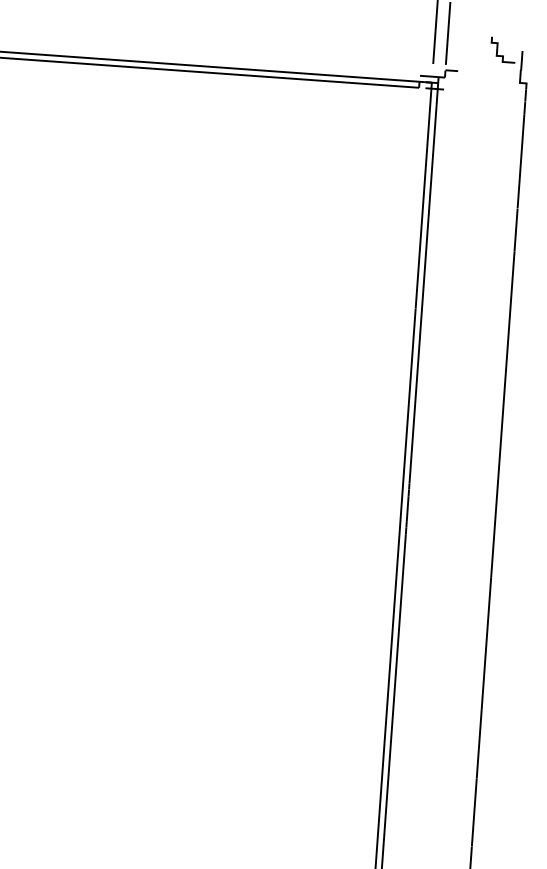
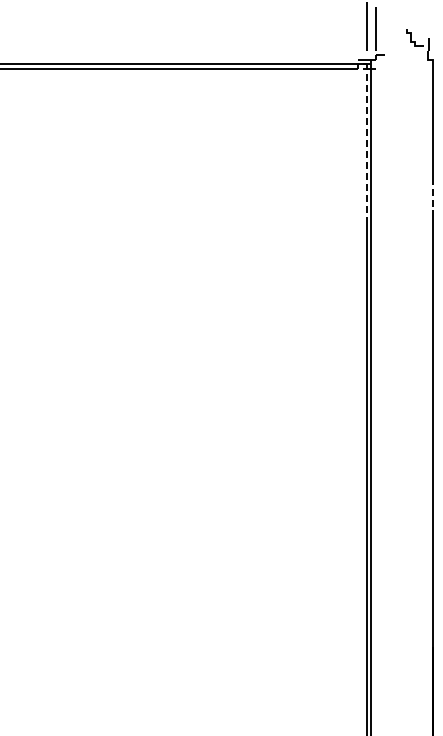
line: (423, 197) -> (366, 145), solid -> dashed
line: (513, 274) -> (433, 194), solid -> dashed

